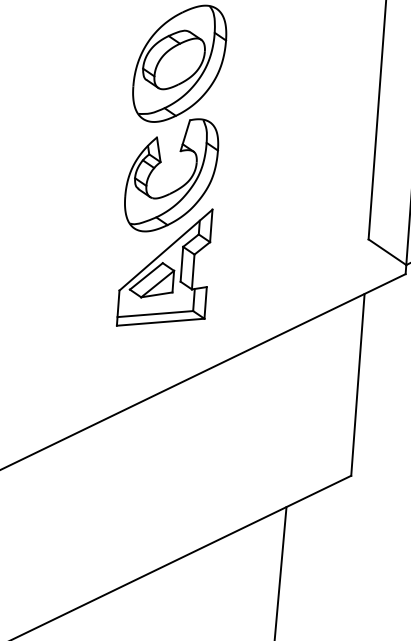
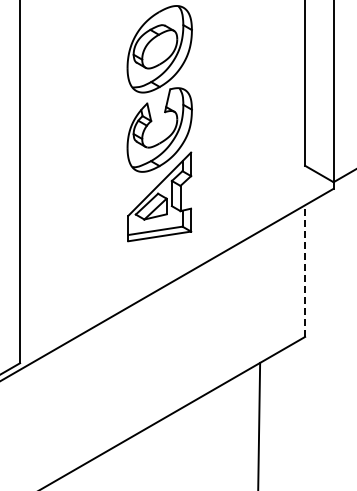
line: (358, 385) -> (305, 271), solid -> dashed

